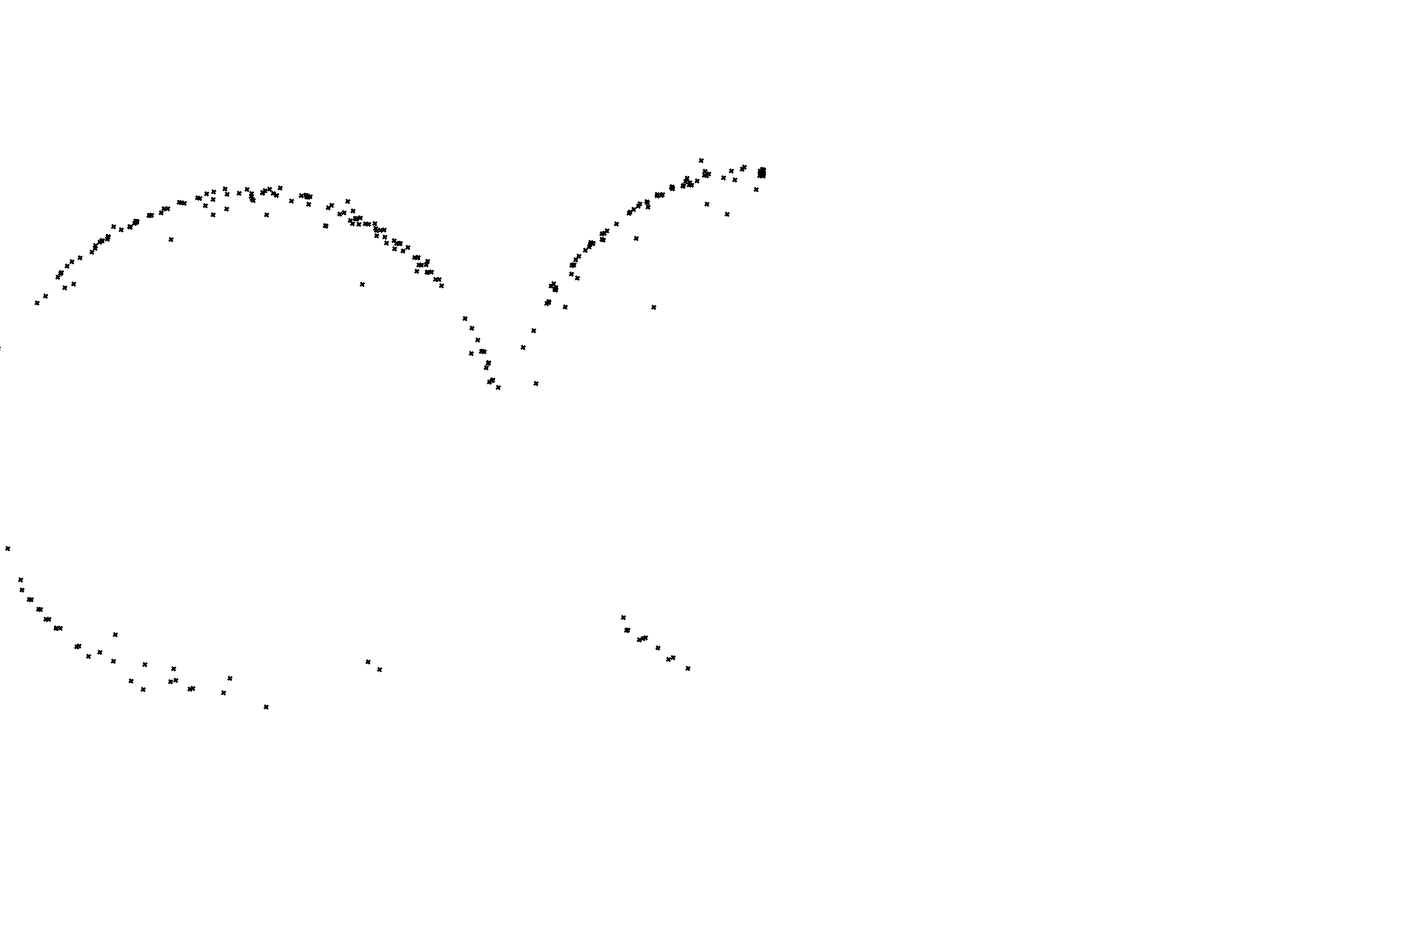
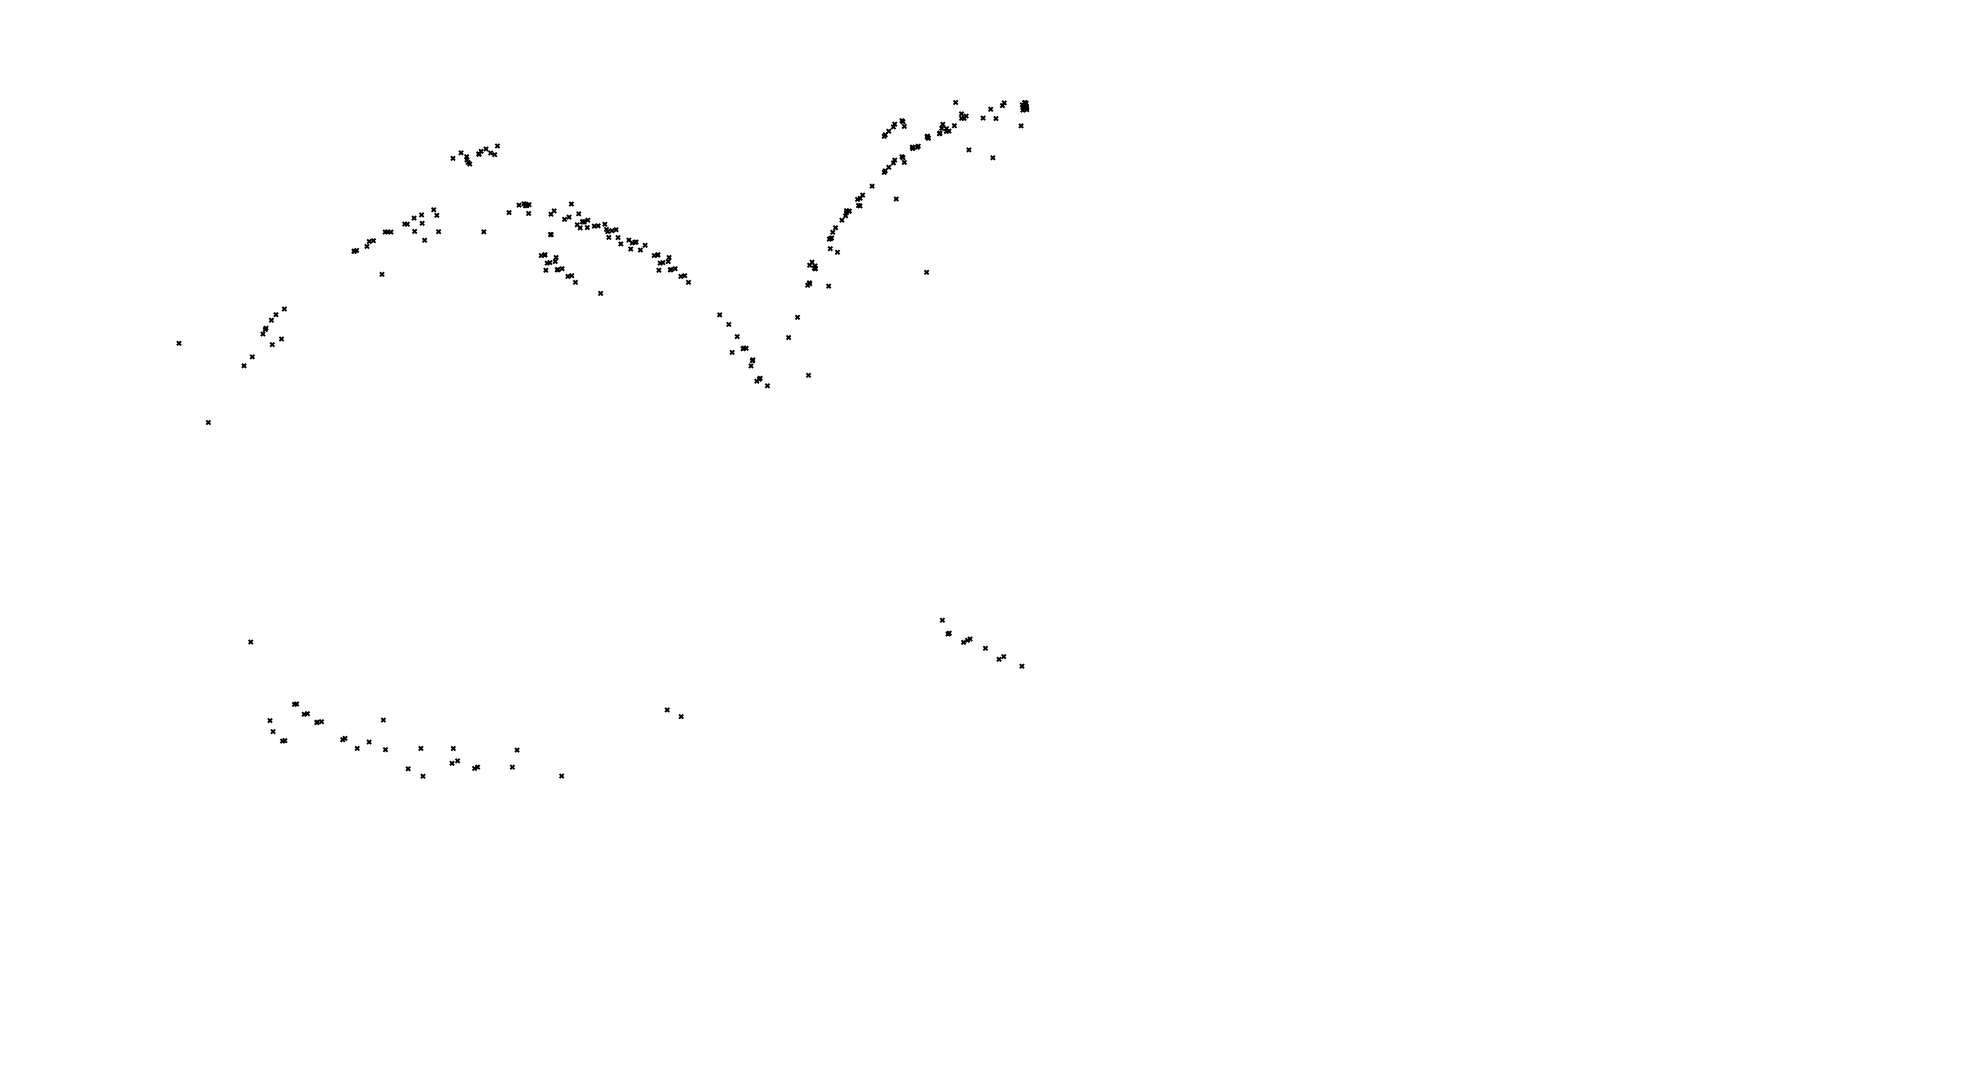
part: (642, 175) -> (893, 128), added
part: (258, 192) -> (474, 154), moved
part: (114, 237) -> (319, 280), removed
part: (327, 256) -> (557, 268), added
part: (26, 589) -> (277, 730), moved

